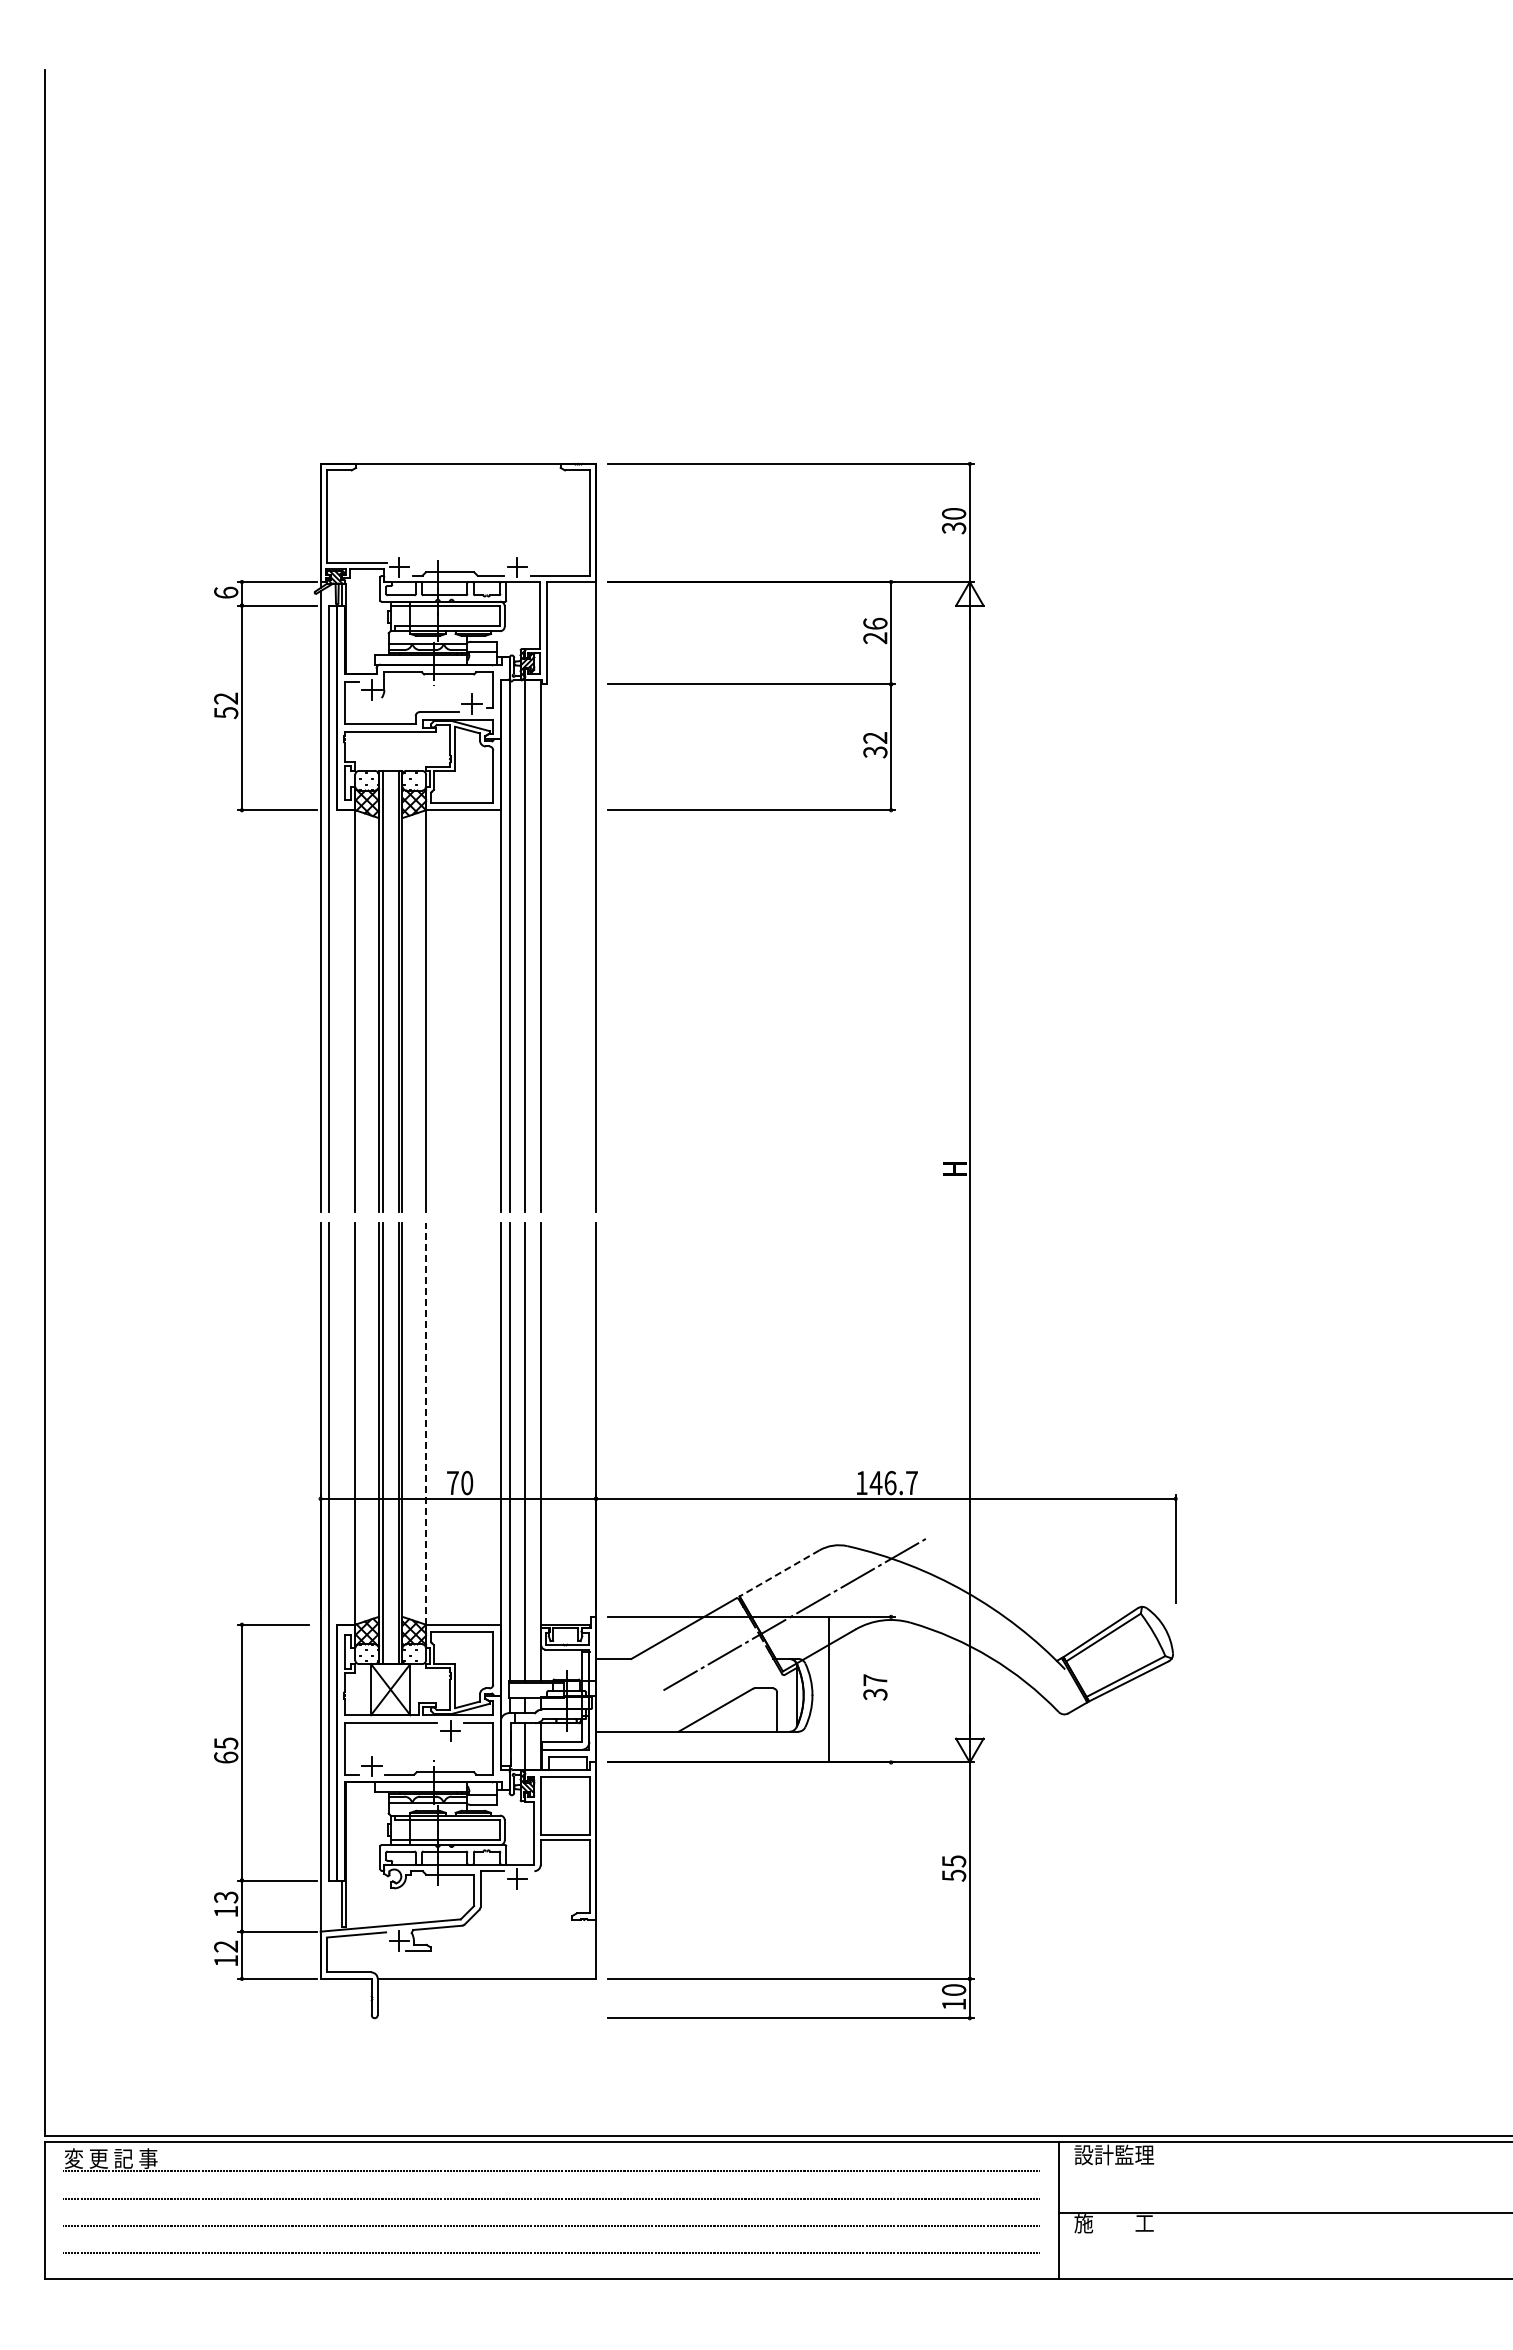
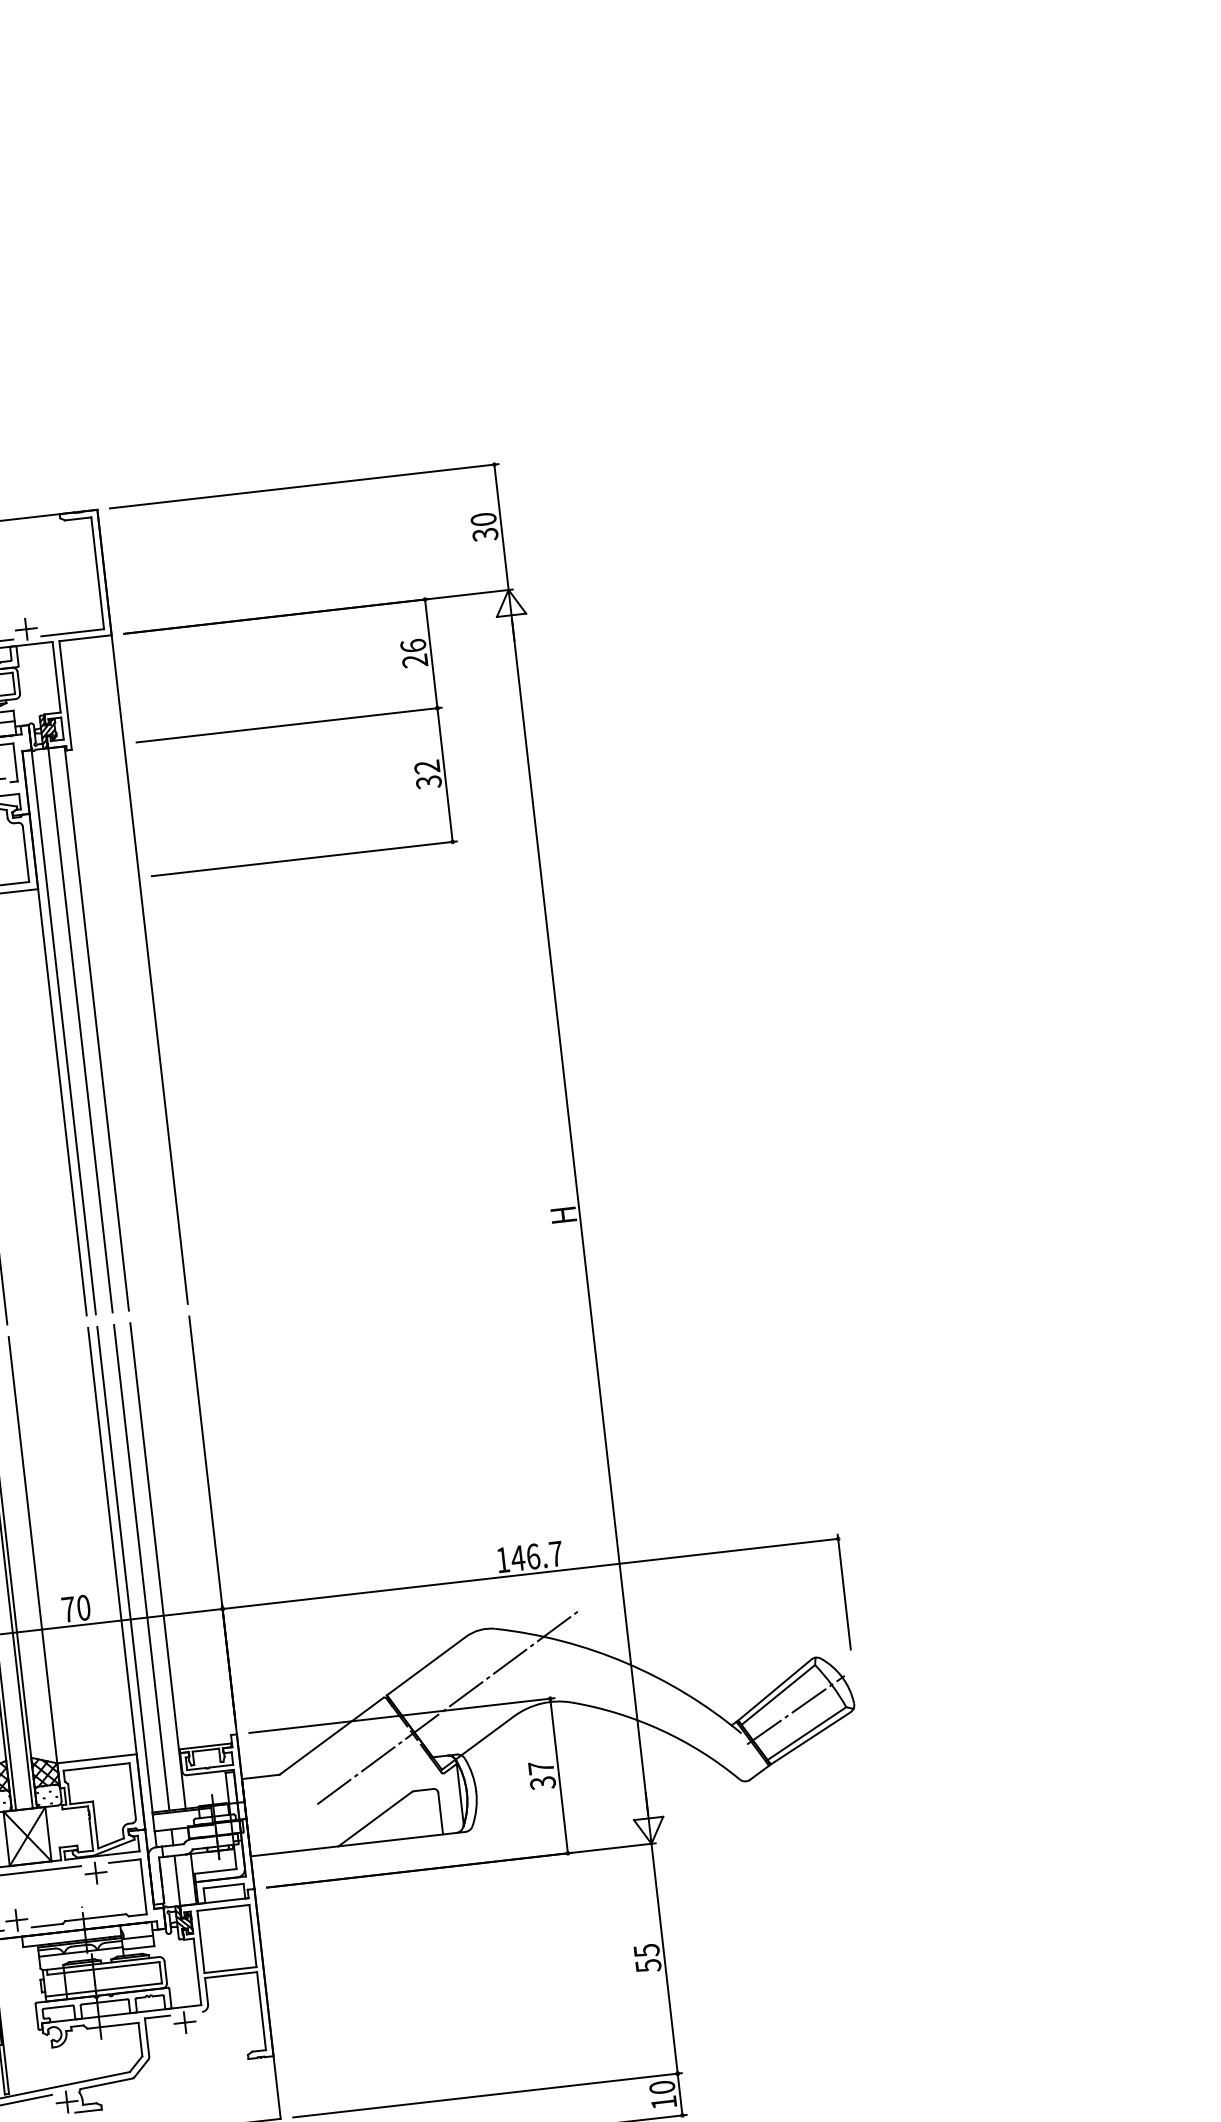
line: (426, 1424) -> (33, 1550), dashed -> solid
line: (779, 1573) -> (426, 1666), dashed -> solid
line: (1118, 1653) -> (796, 1710), added
line: (829, 1689) -> (559, 1775), moved

